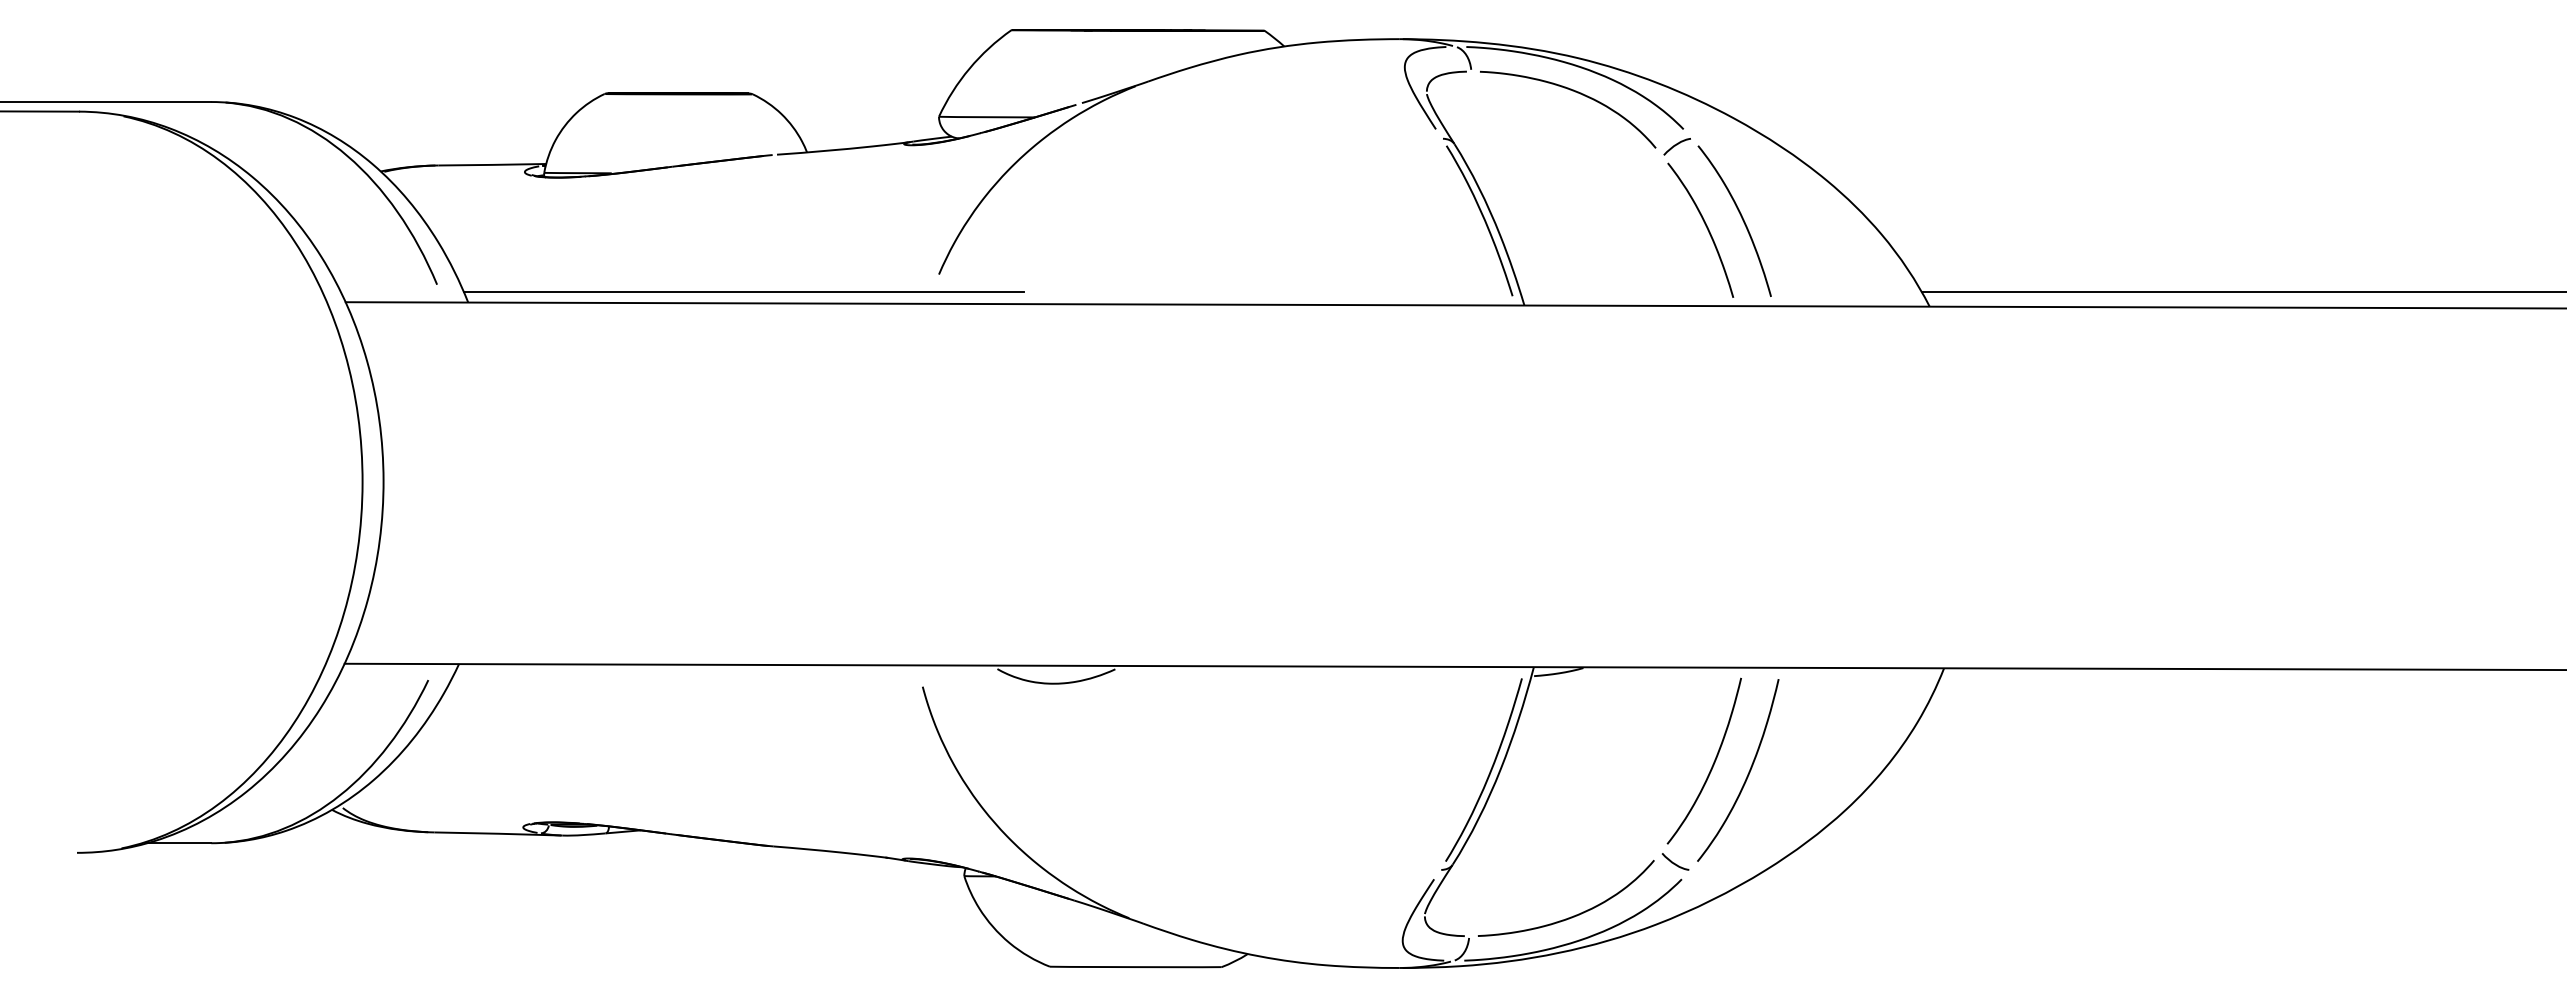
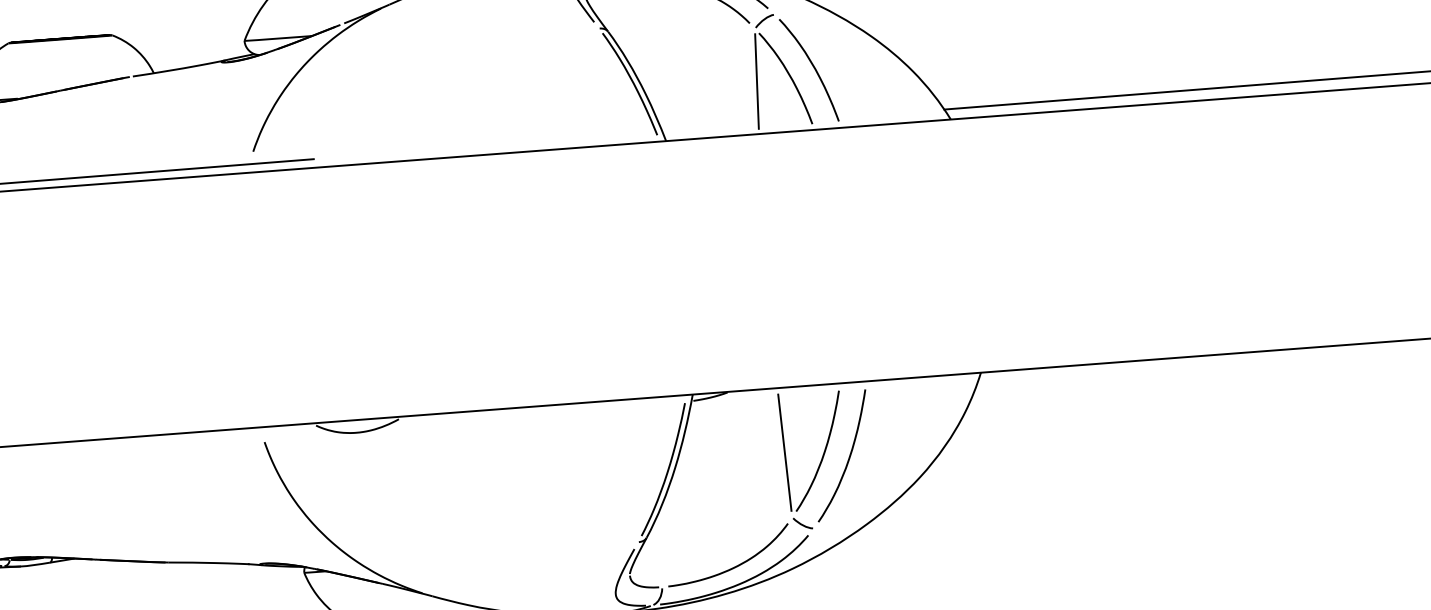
line: (1659, 231) -> (756, 81), added
line: (1657, 759) -> (784, 452), added

